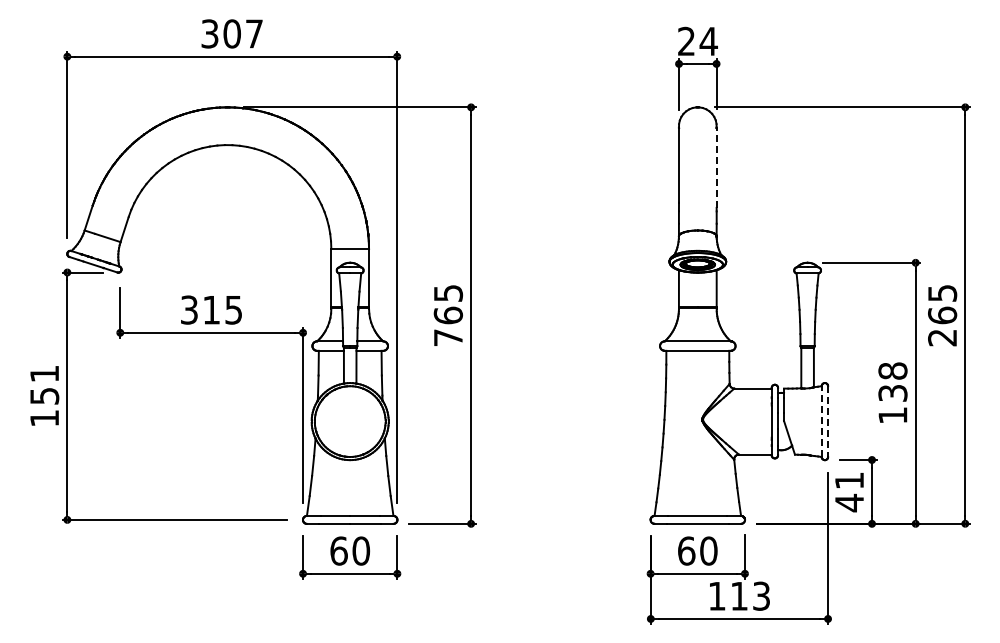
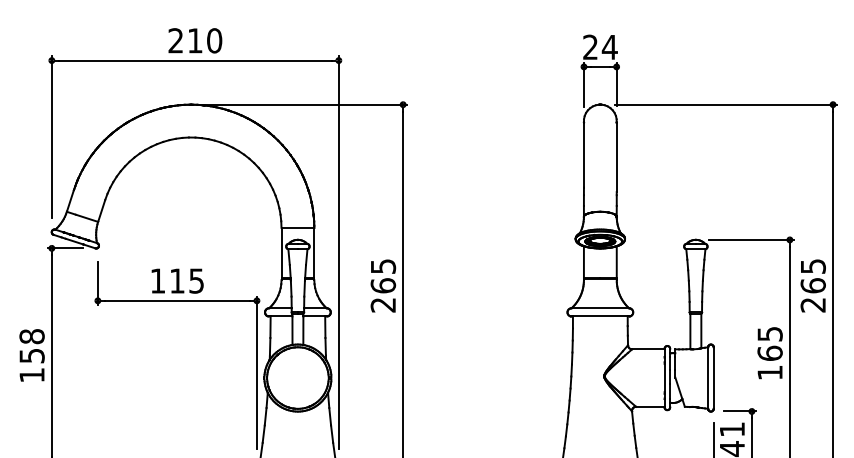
text: (232, 33) -> (195, 40), 307 -> 210
line: (716, 167) -> (616, 157), dashed -> solid
text: (189, 309) -> (158, 280), 315 -> 115
text: (447, 337) -> (382, 304), 765 -> 265
text: (44, 373) -> (31, 336), 151 -> 158
text: (892, 381) -> (769, 343), 138 -> 165
line: (821, 421) -> (707, 377), dashed -> solid
line: (828, 422) -> (714, 378), dashed -> solid

